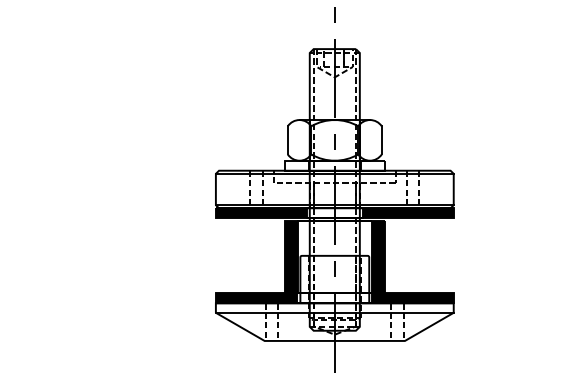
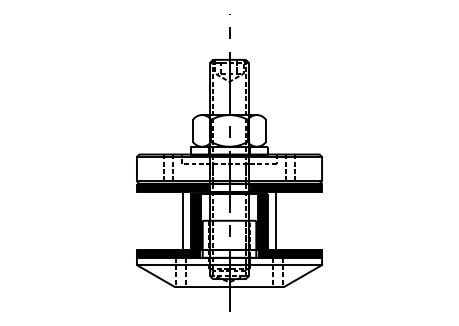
line: (275, 255) -> (183, 220), added
line: (393, 255) -> (275, 220), added

